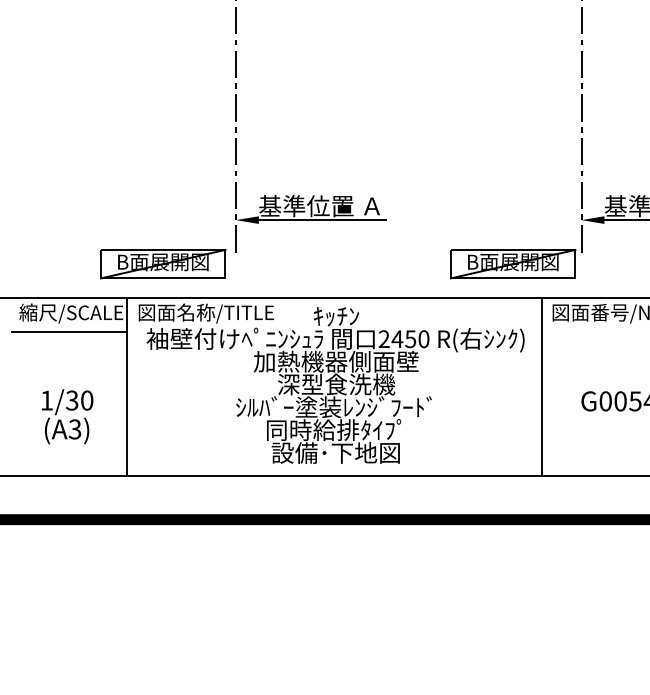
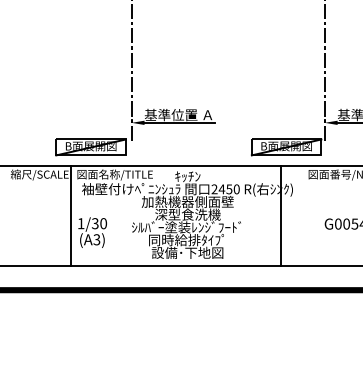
line: (69, 332) -> (38, 185), removed
line: (541, 385) -> (280, 215), moved
text: (67, 416) -> (92, 232), moved

